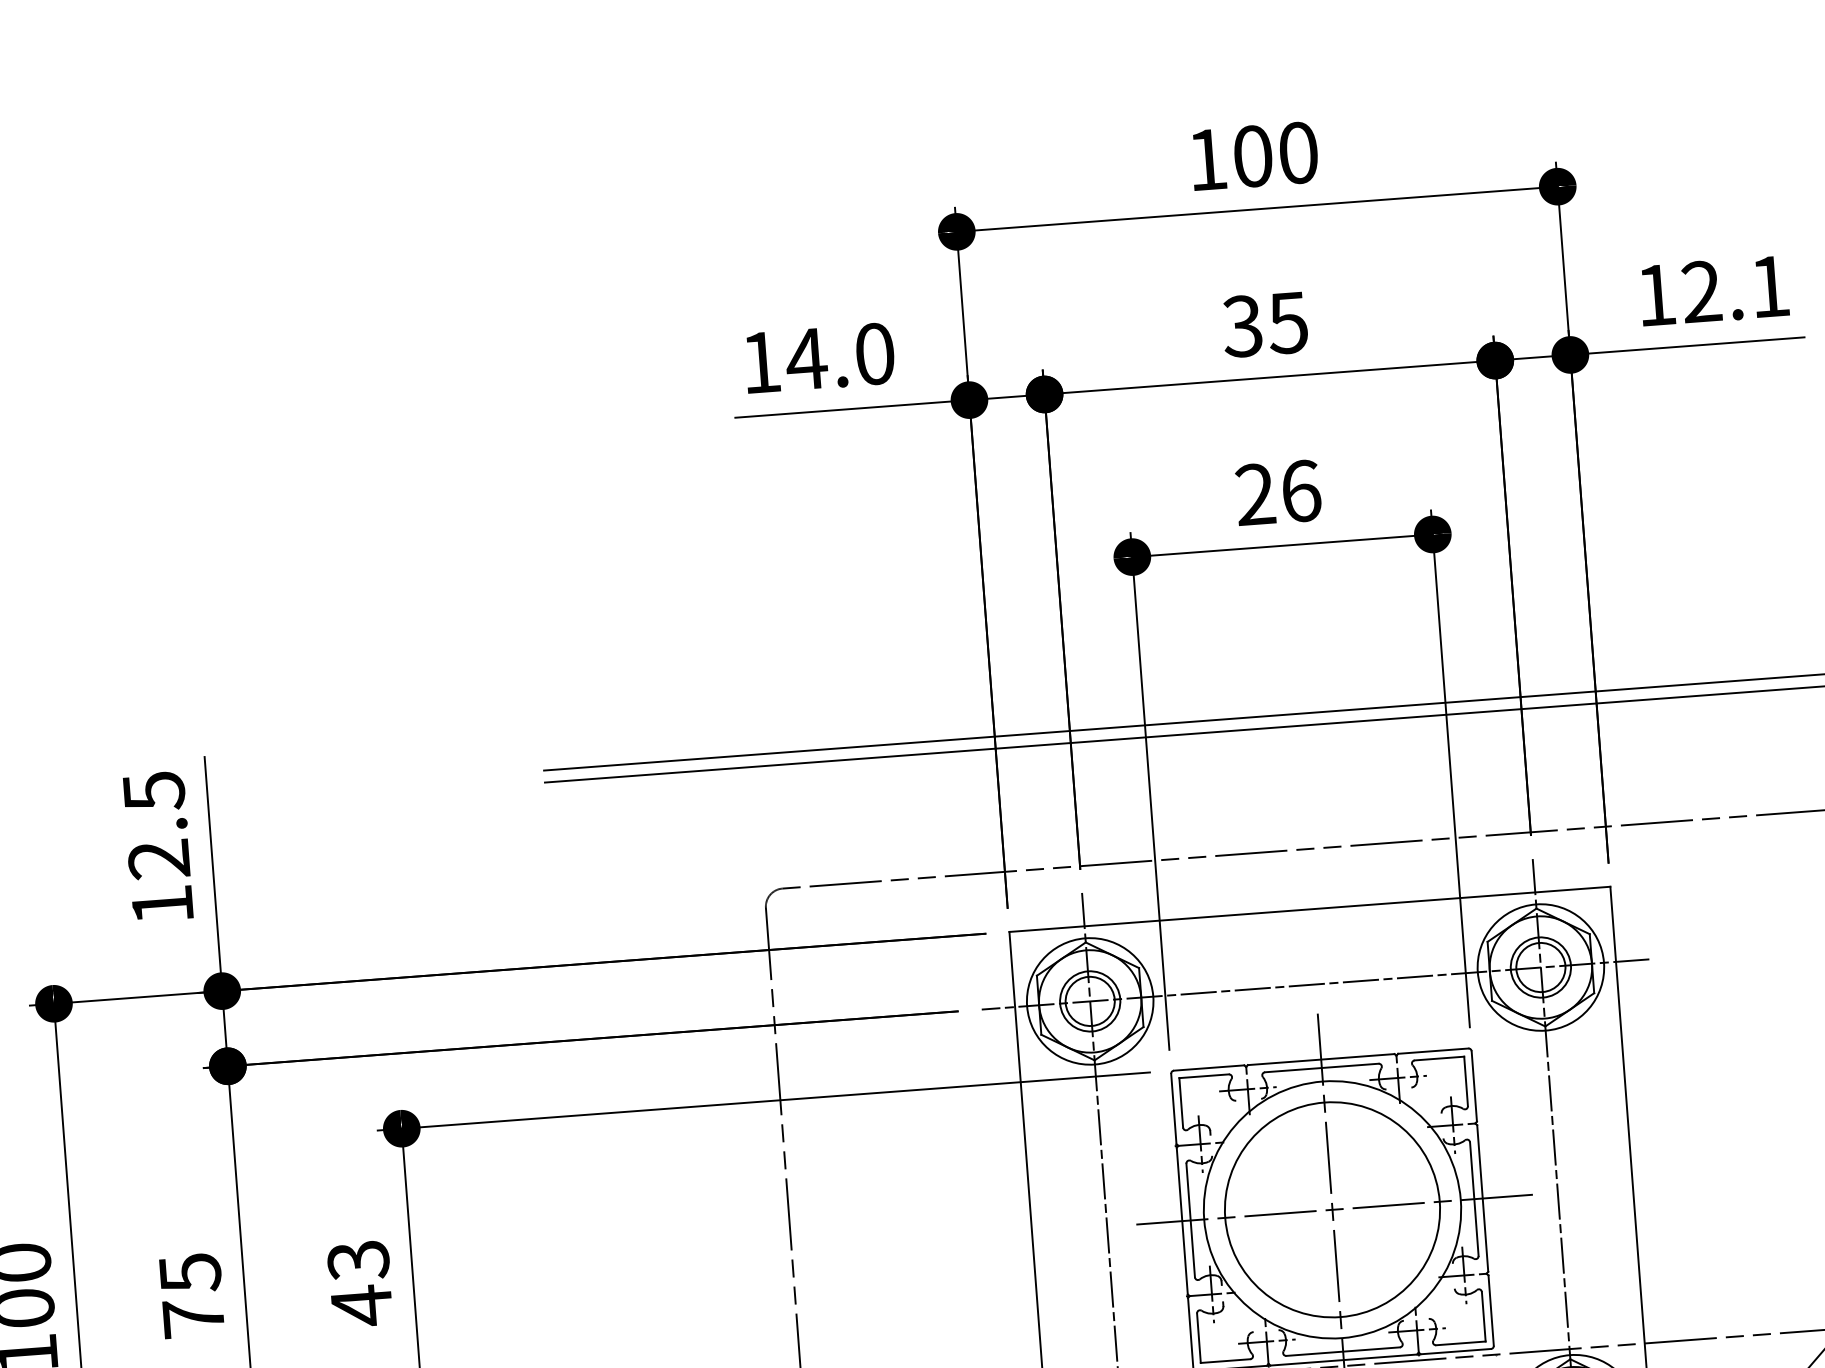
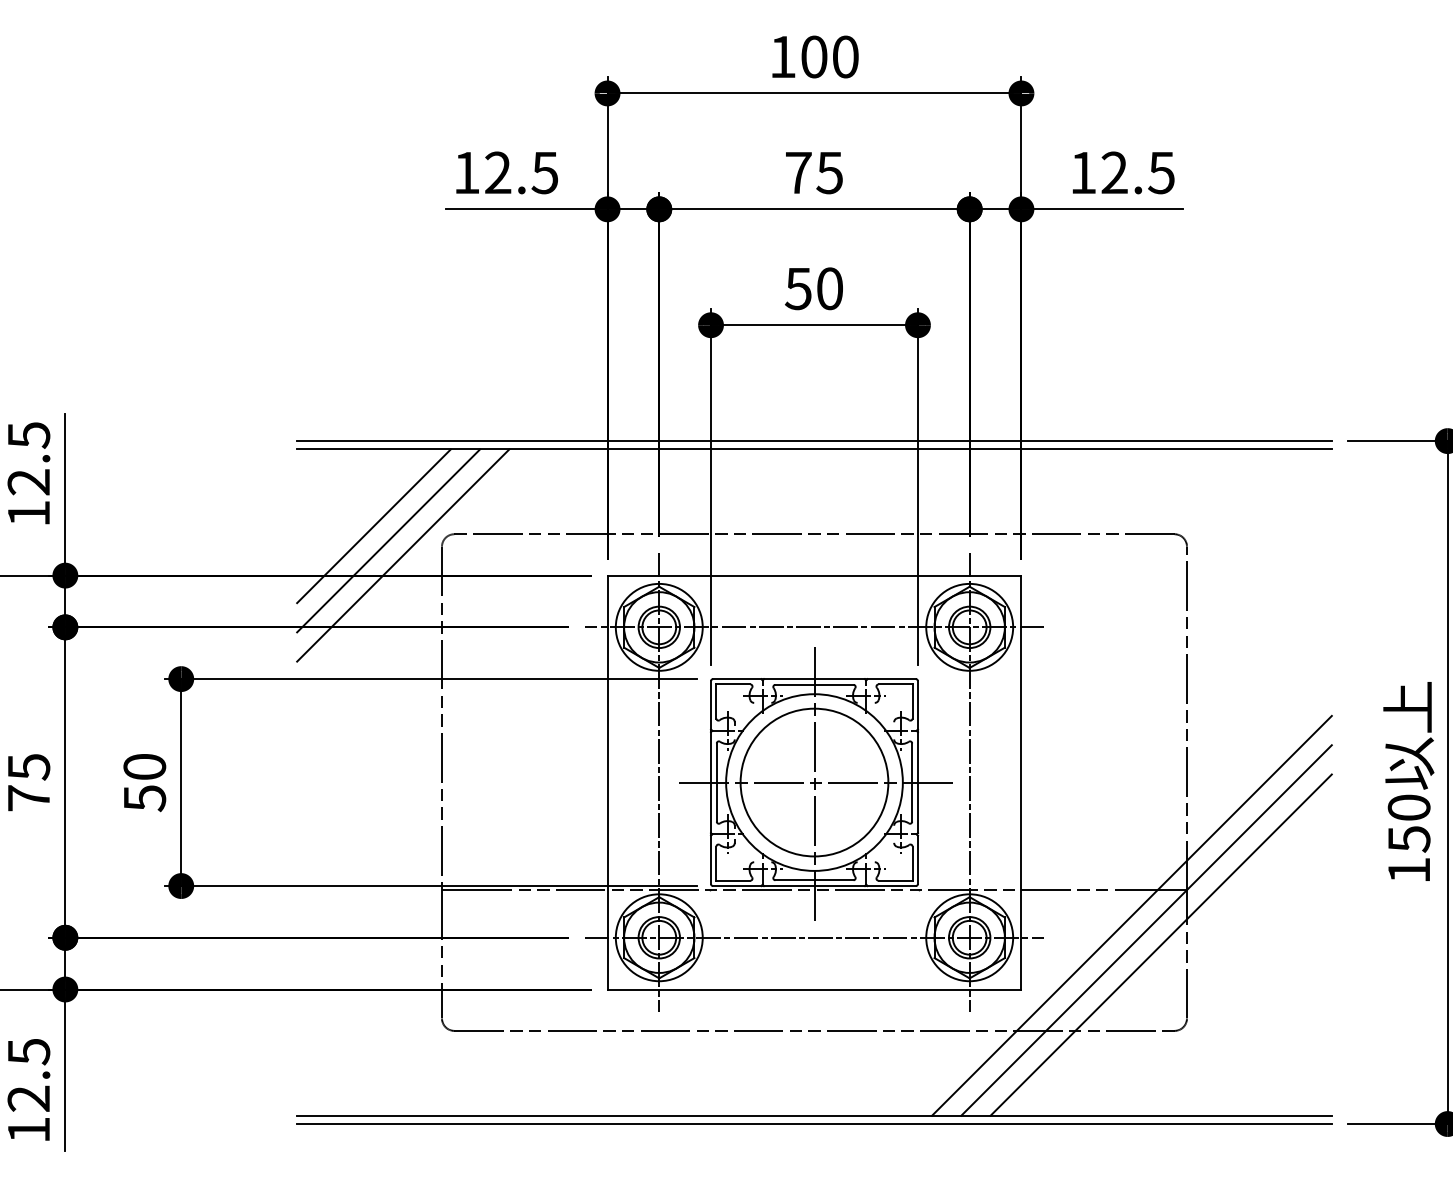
text: (1769, 287) -> (1161, 173), 12.1 -> 12.5
text: (1242, 325) -> (798, 172), 35 -> 75
text: (839, 356) -> (520, 172), 14.0 -> 12.5
text: (1277, 492) -> (813, 288), 26 -> 50
line: (664, 886) -> (373, 526), added
line: (687, 904) -> (388, 540), added
line: (710, 925) -> (403, 555), added
text: (359, 1284) -> (144, 783), 43 -> 50

